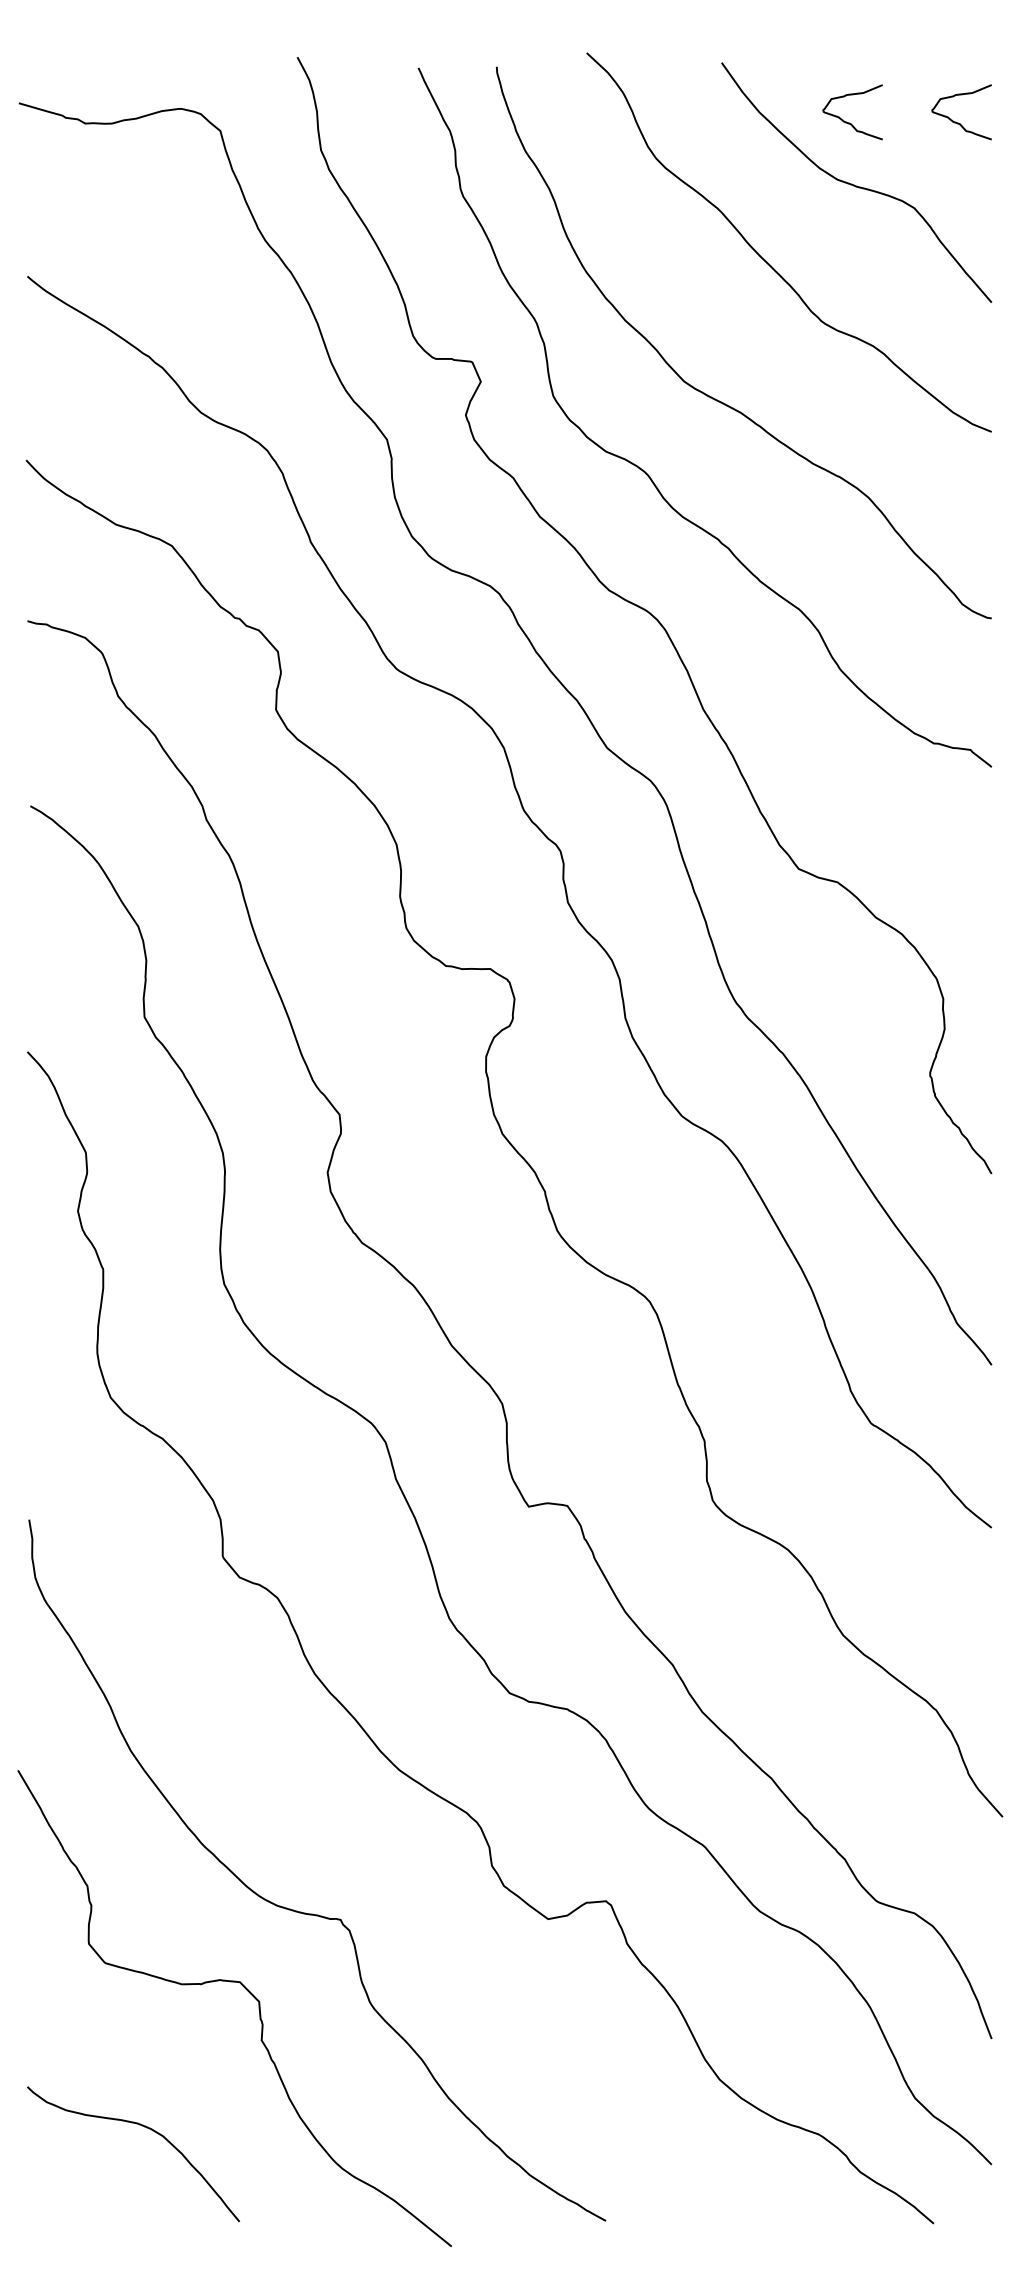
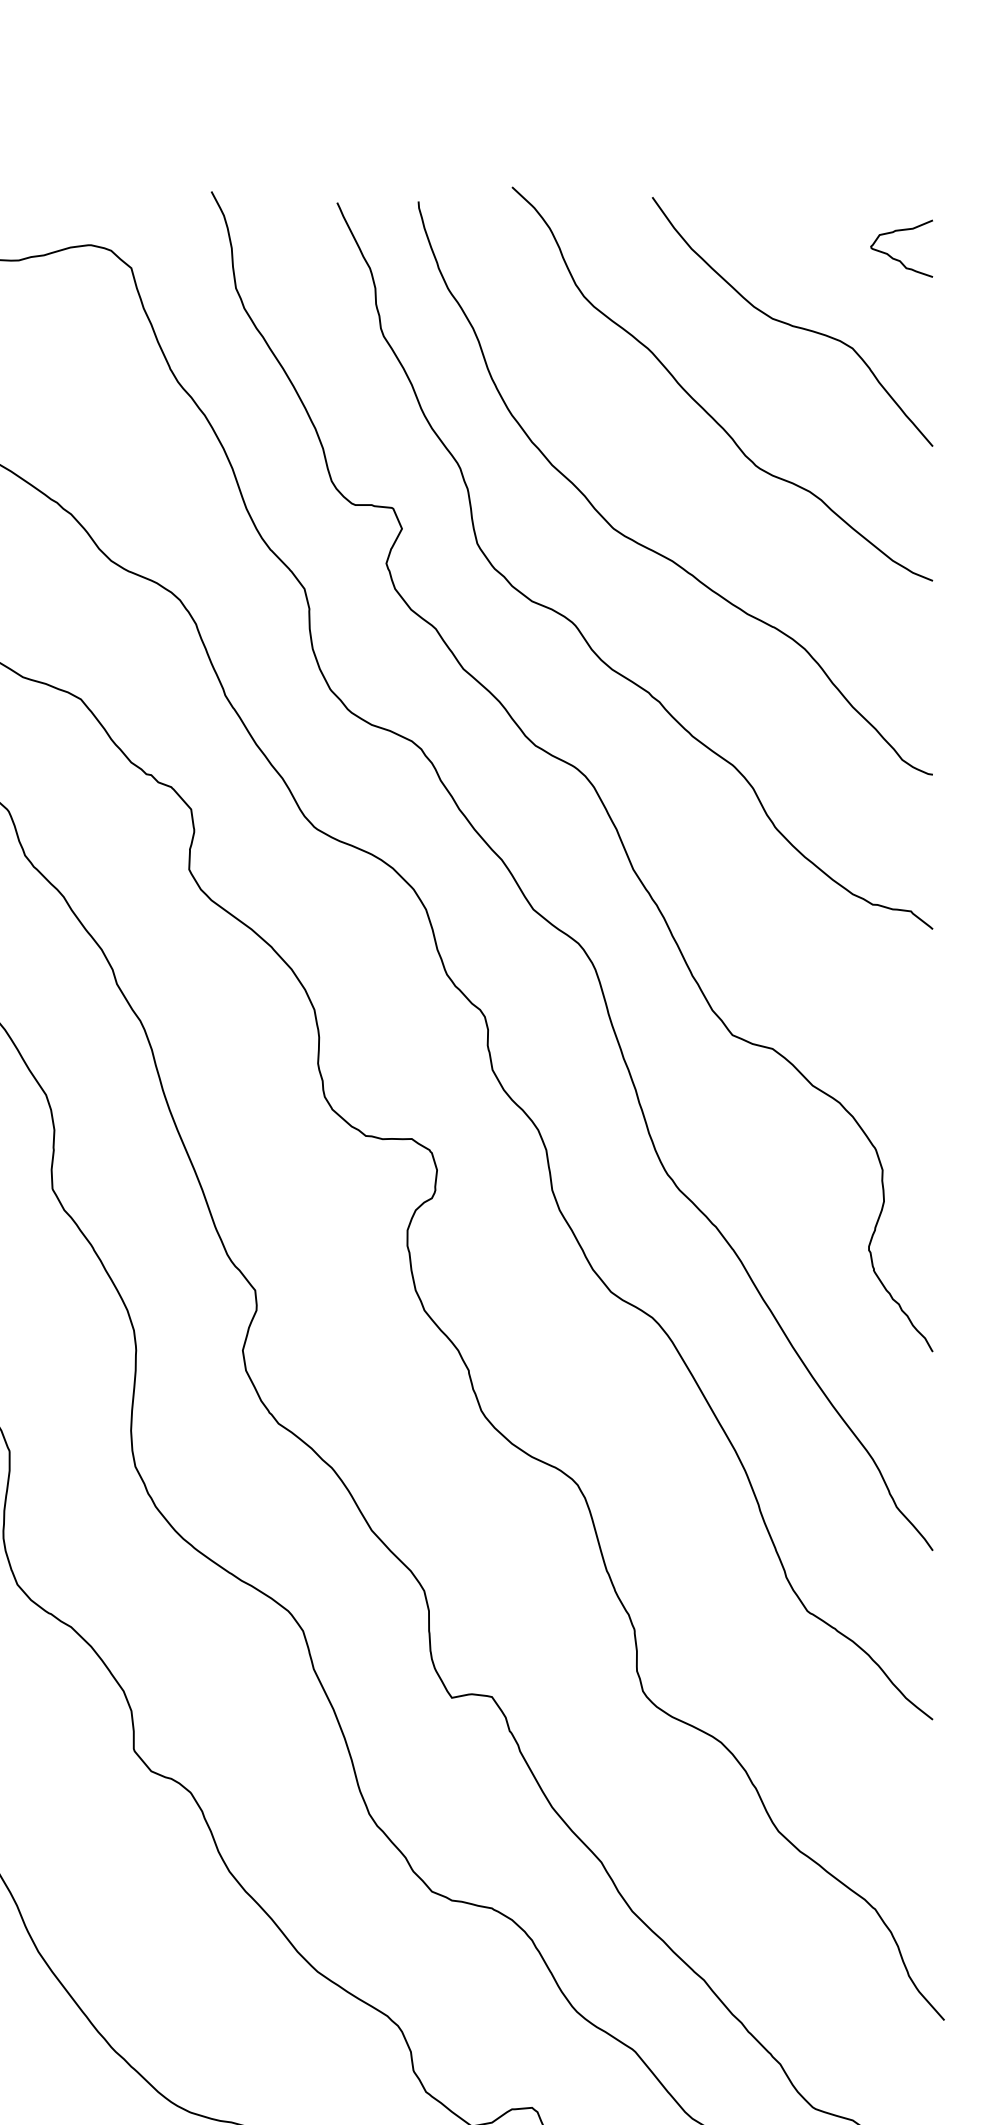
curve: (849, 122) -> (785, 259), removed

